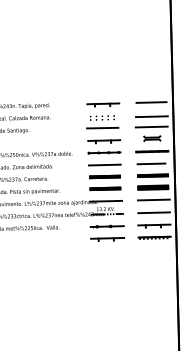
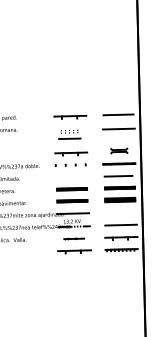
part: (102, 122) -> (69, 134), size x0.7
line: (151, 126) -> (118, 138), removed
line: (104, 152) -> (71, 164), removed
line: (104, 164) -> (71, 176), removed
line: (153, 199) -> (120, 211), removed
part: (106, 226) -> (73, 238), size x0.6

